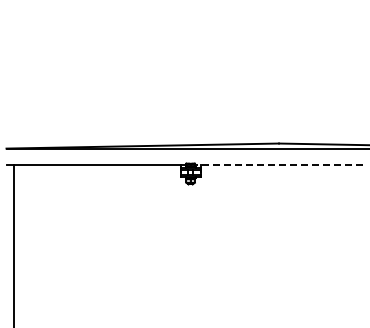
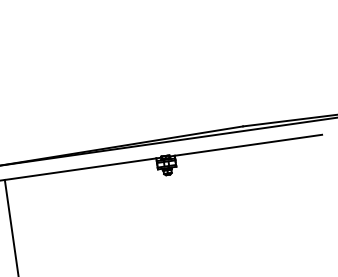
line: (278, 164) -> (245, 145), dashed -> solid

